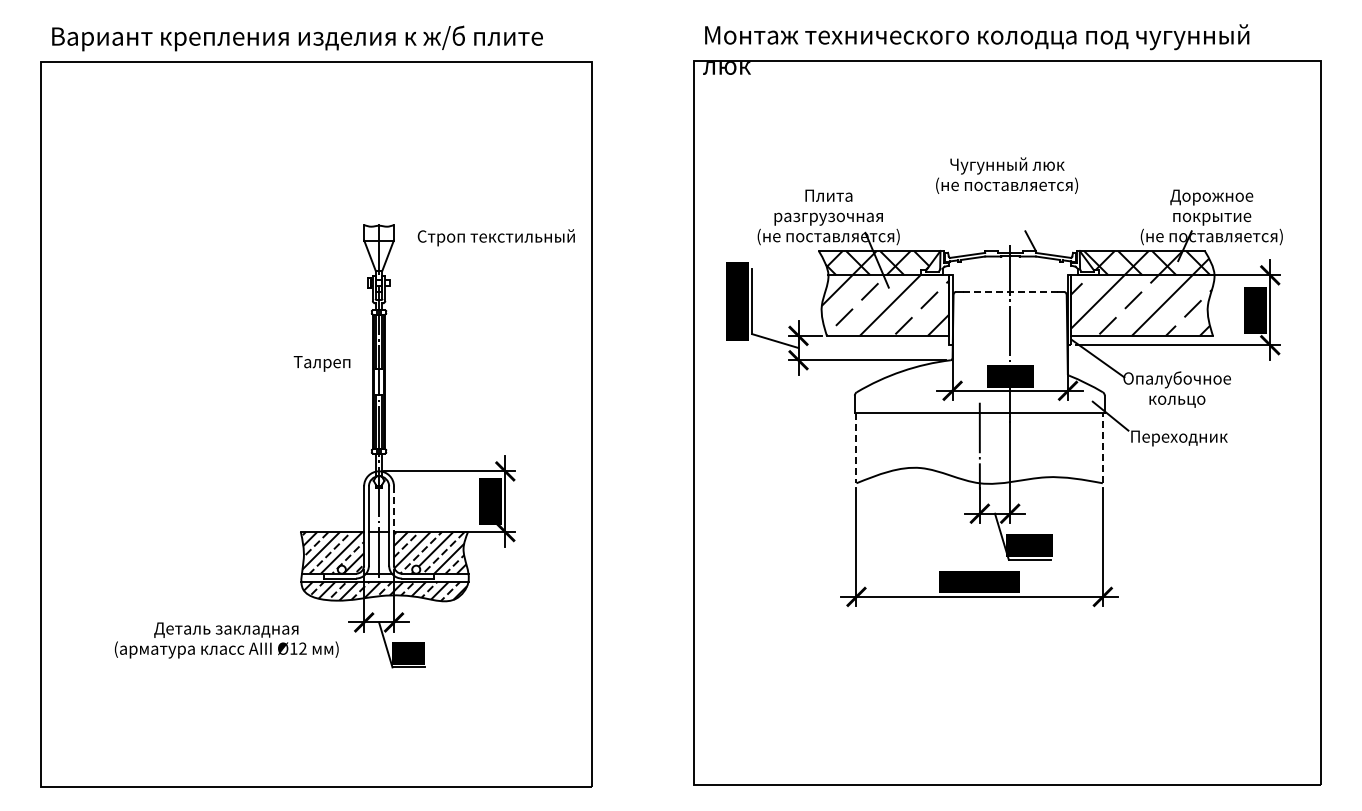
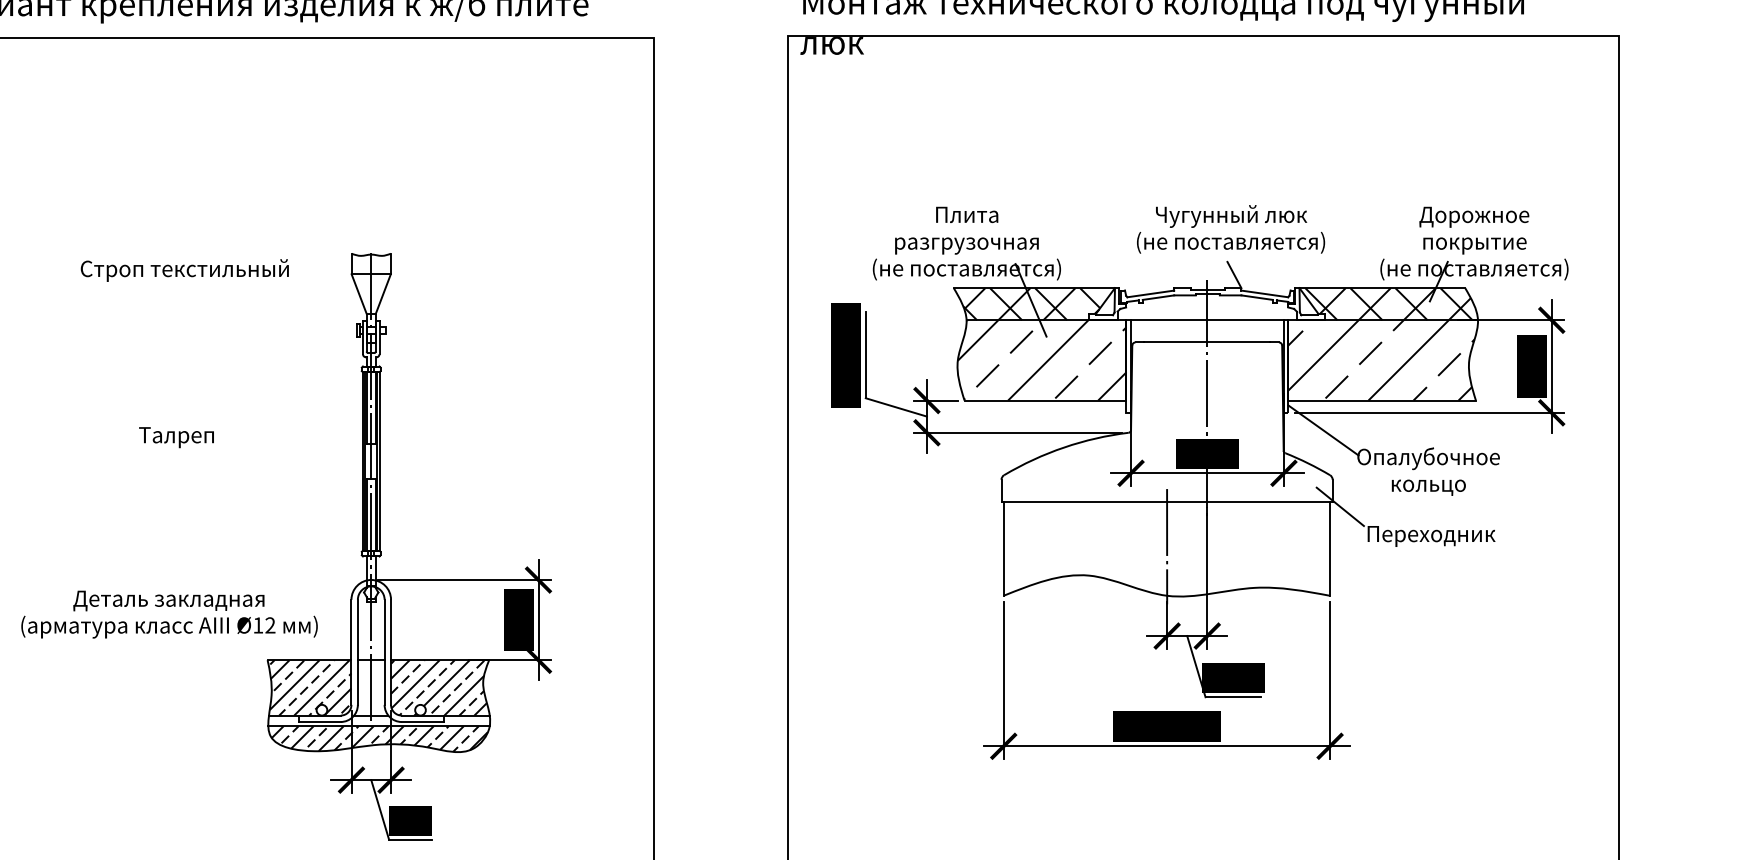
text: (1007, 175) -> (1231, 229), moved
text: (495, 237) -> (183, 270), moved
line: (1009, 275) -> (1206, 320), added
line: (1009, 292) -> (1206, 343), dashed -> solid
text: (321, 363) -> (175, 437), moved
line: (1102, 447) -> (1329, 548), dashed -> solid
line: (856, 448) -> (1003, 549), dashed -> solid
line: (394, 509) -> (391, 630), dashed -> solid
text: (226, 640) -> (169, 614), moved

